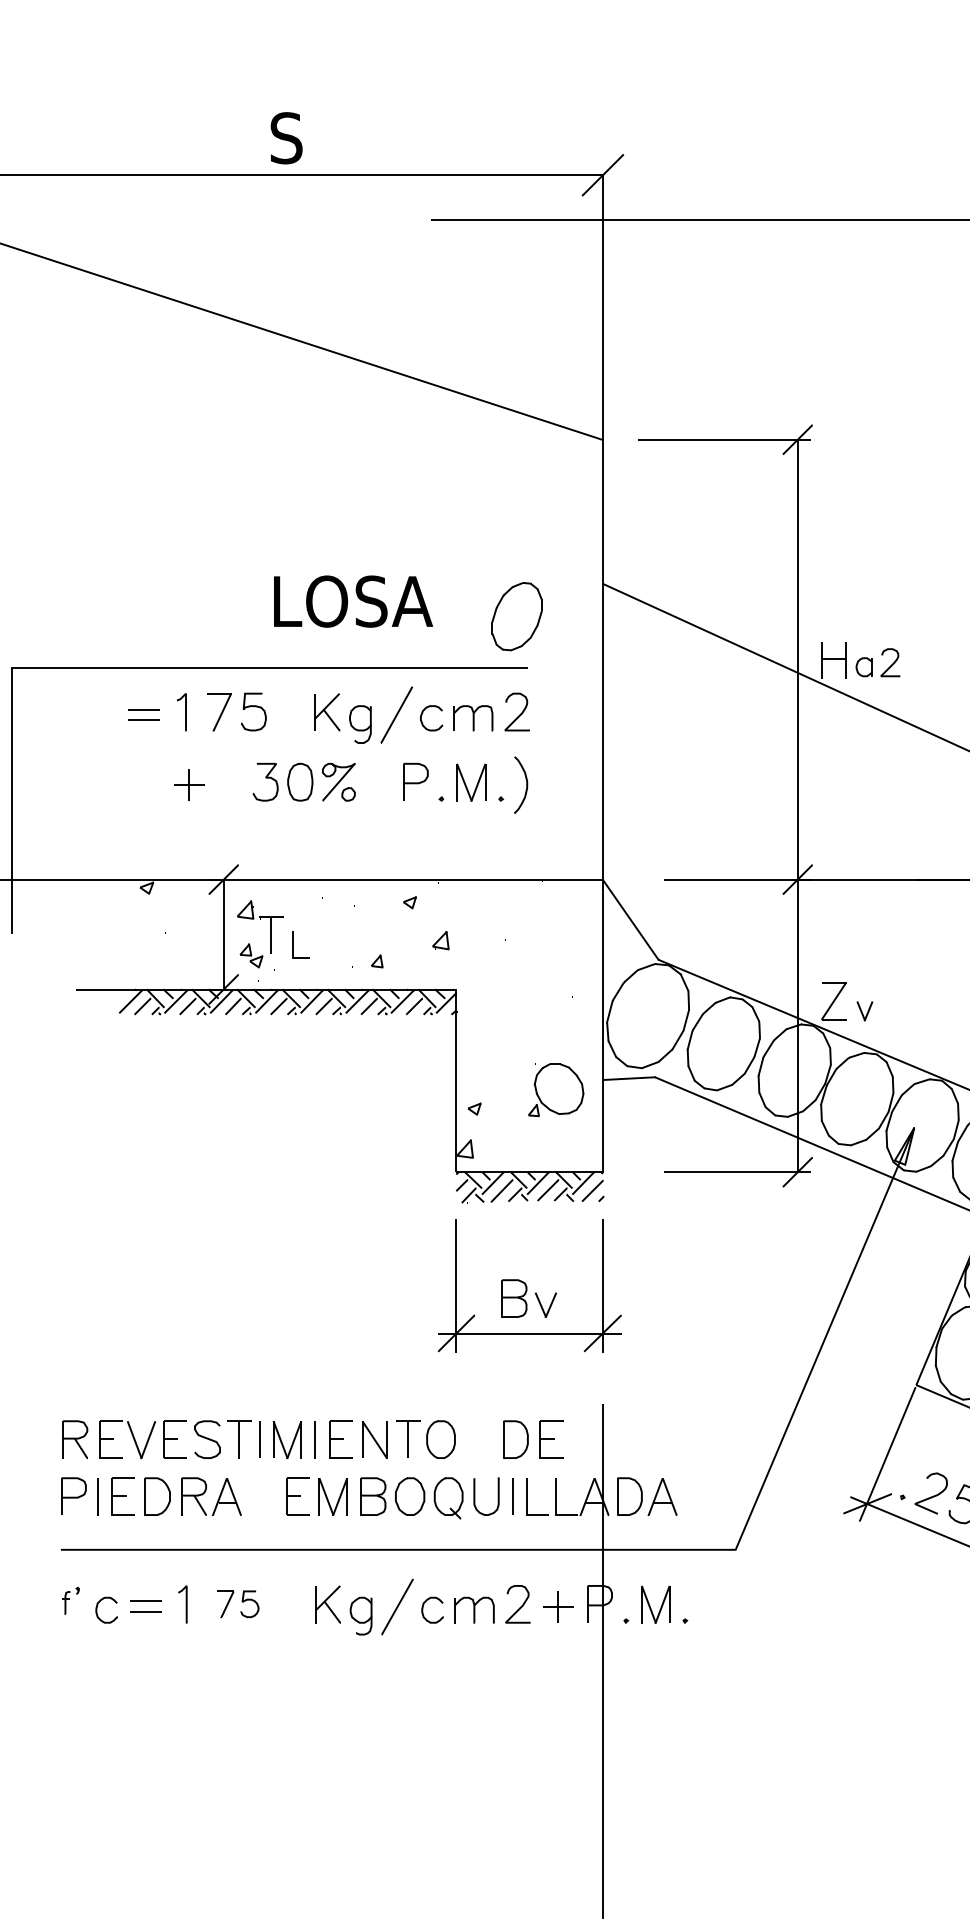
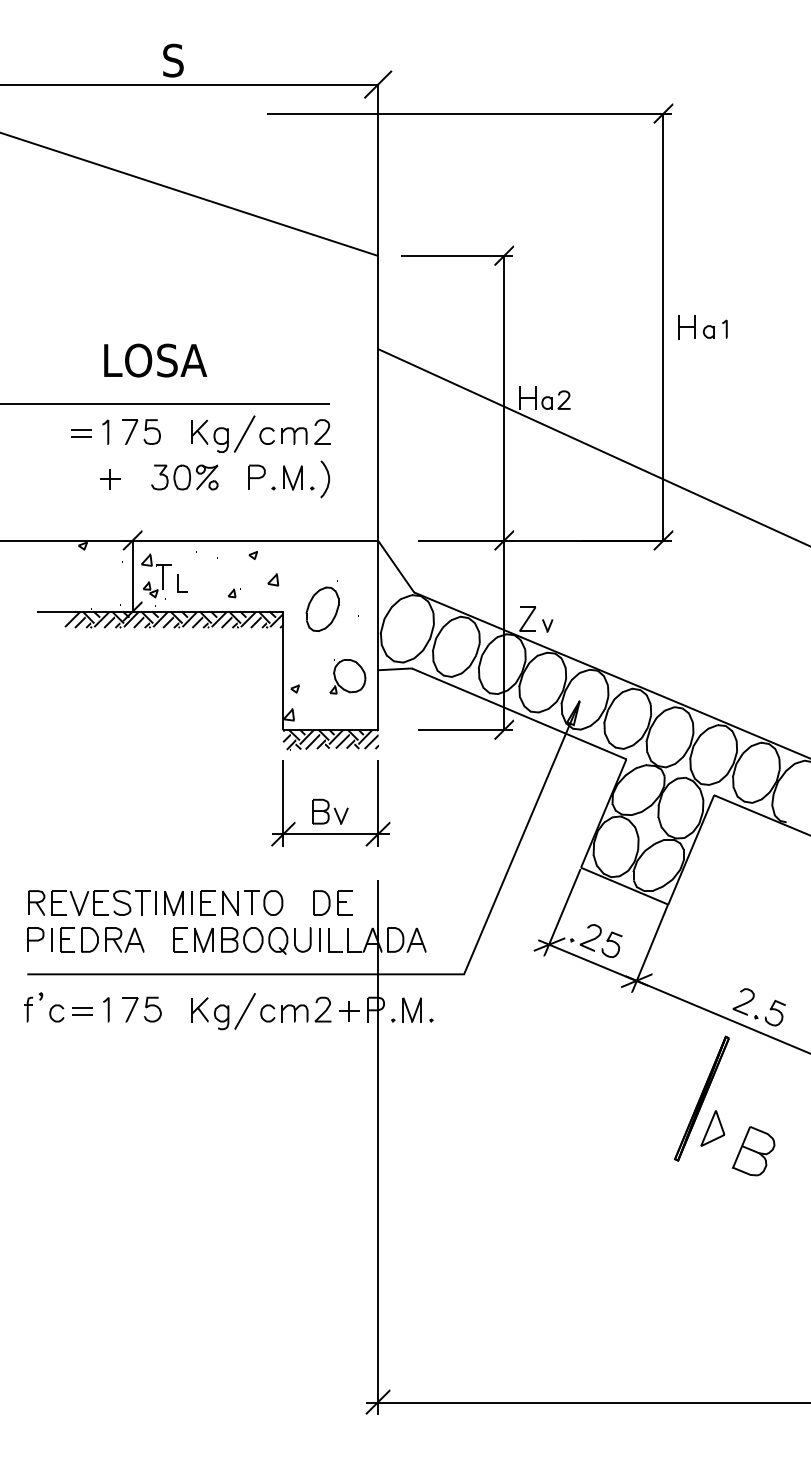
text: (353, 601) -> (155, 360), moved
part: (516, 615) -> (322, 608), moved
part: (70, 1601) -> (33, 1007), size x1.67
part: (237, 1604) -> (141, 1009), size x1.43

